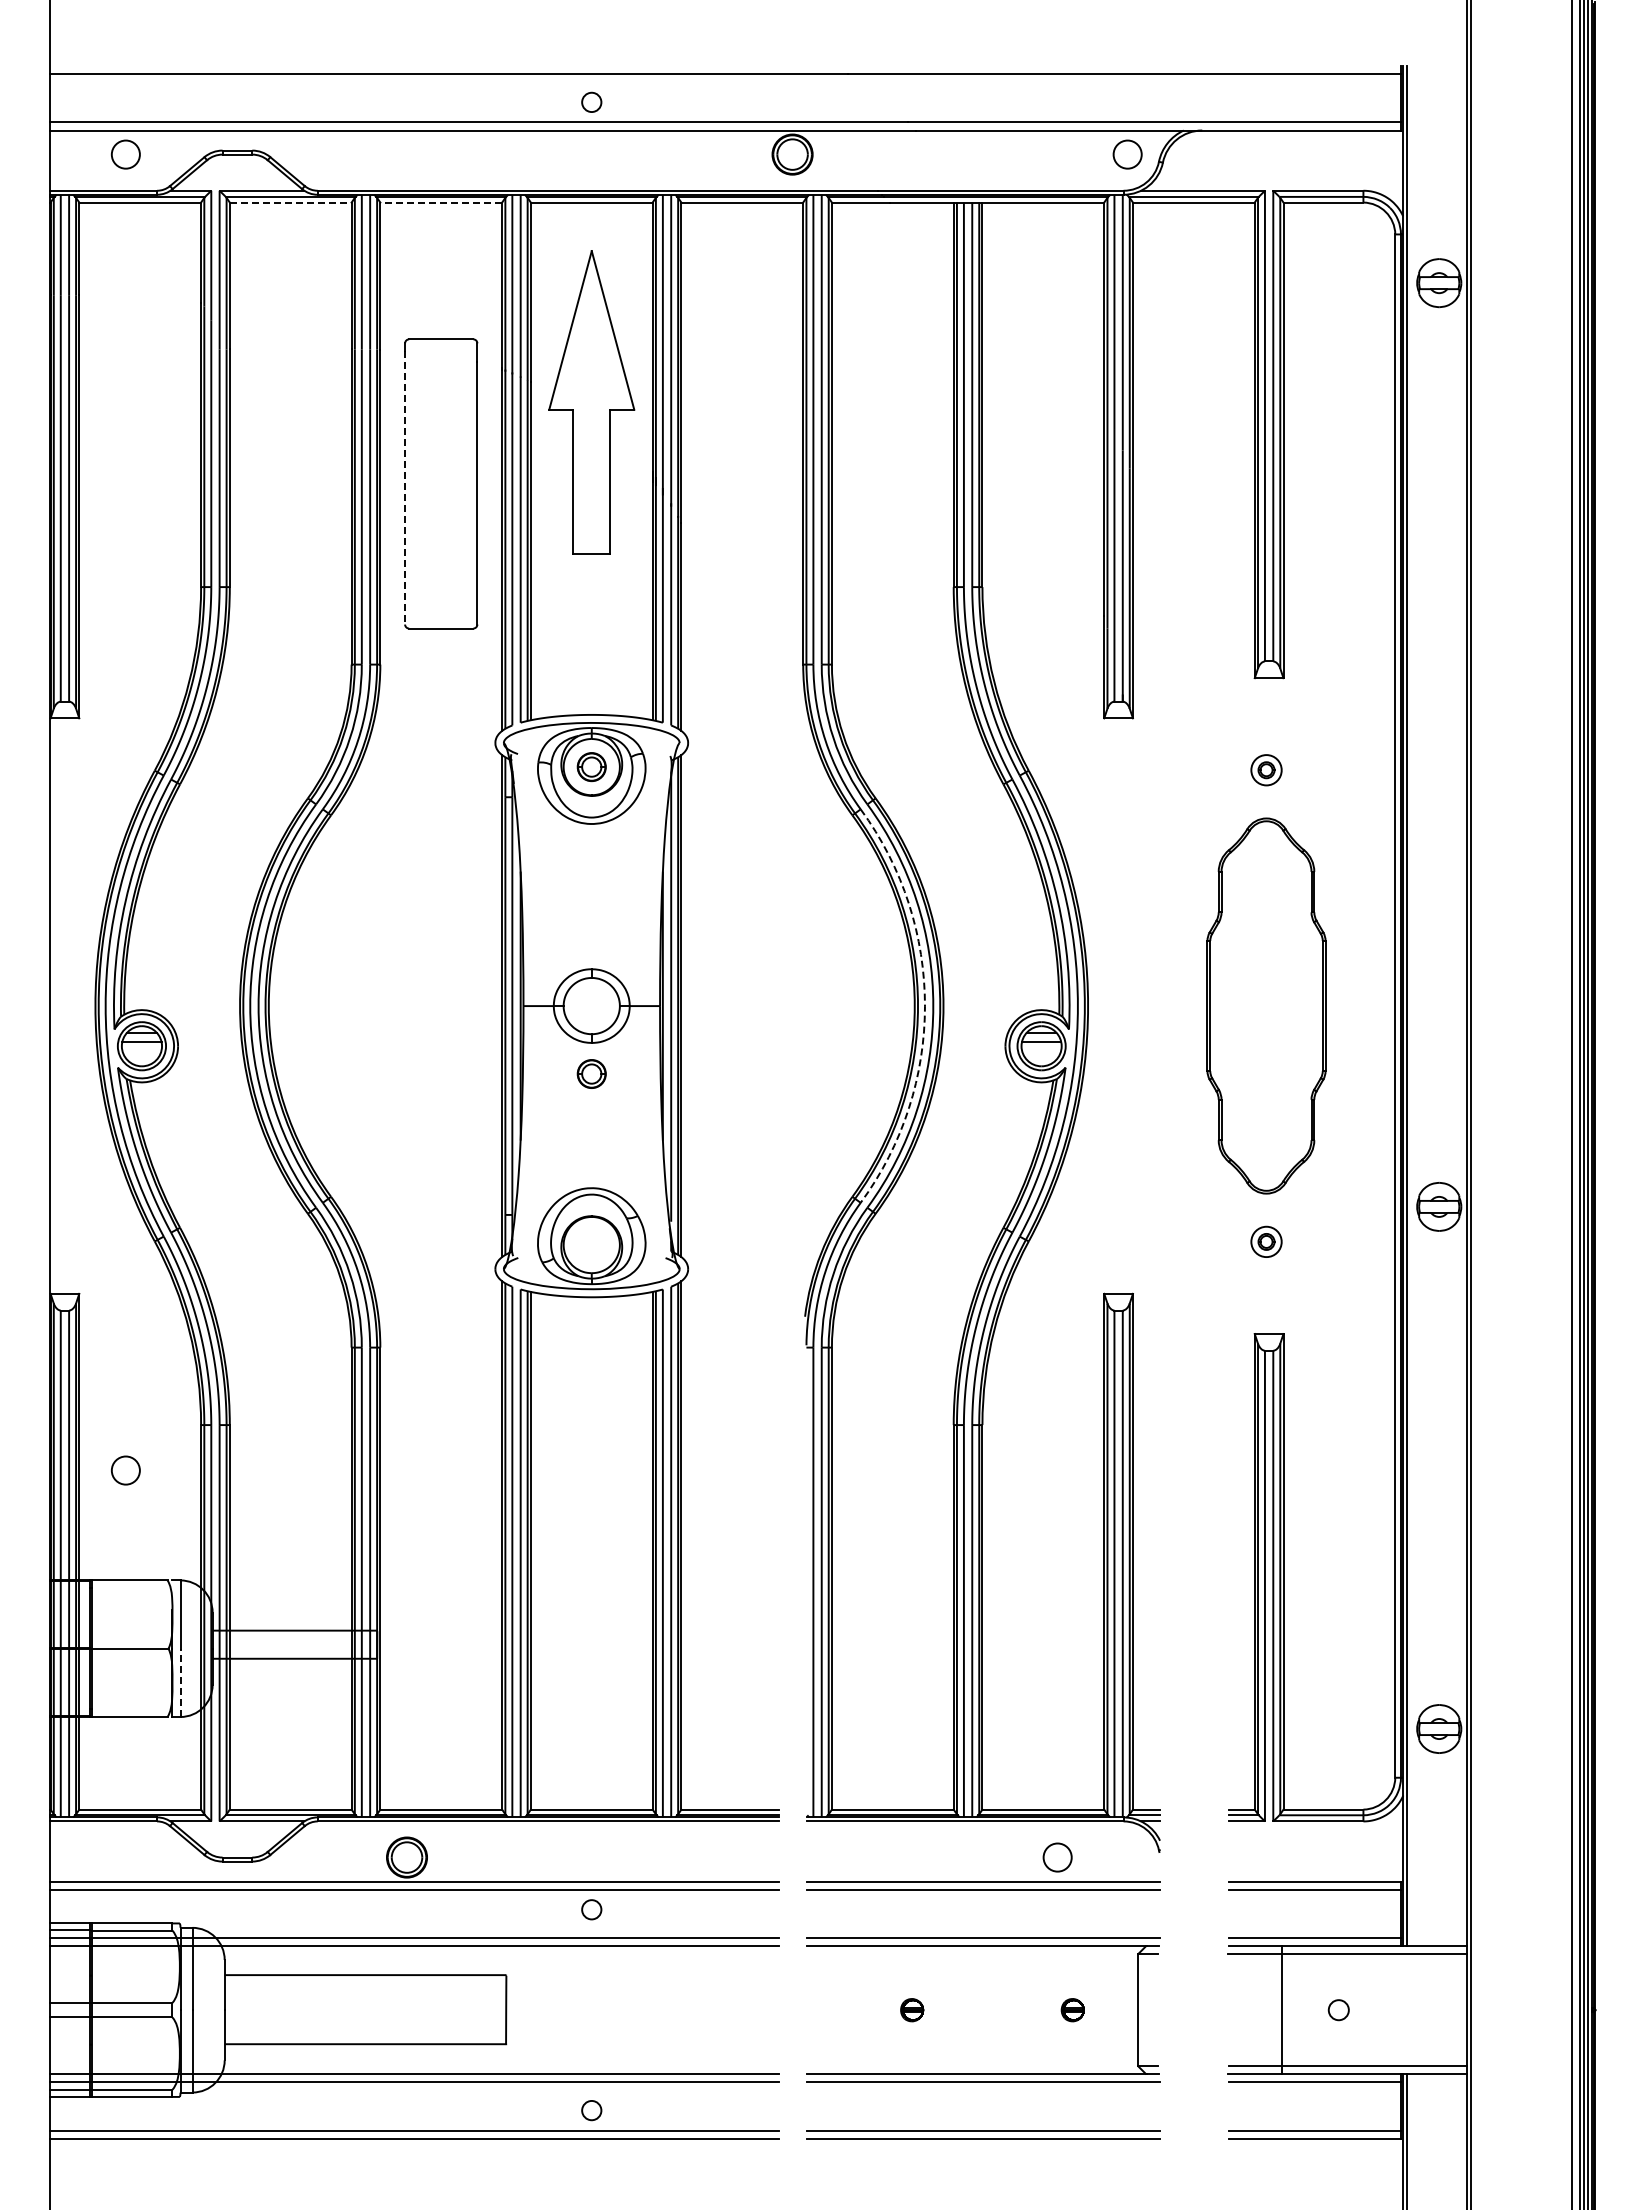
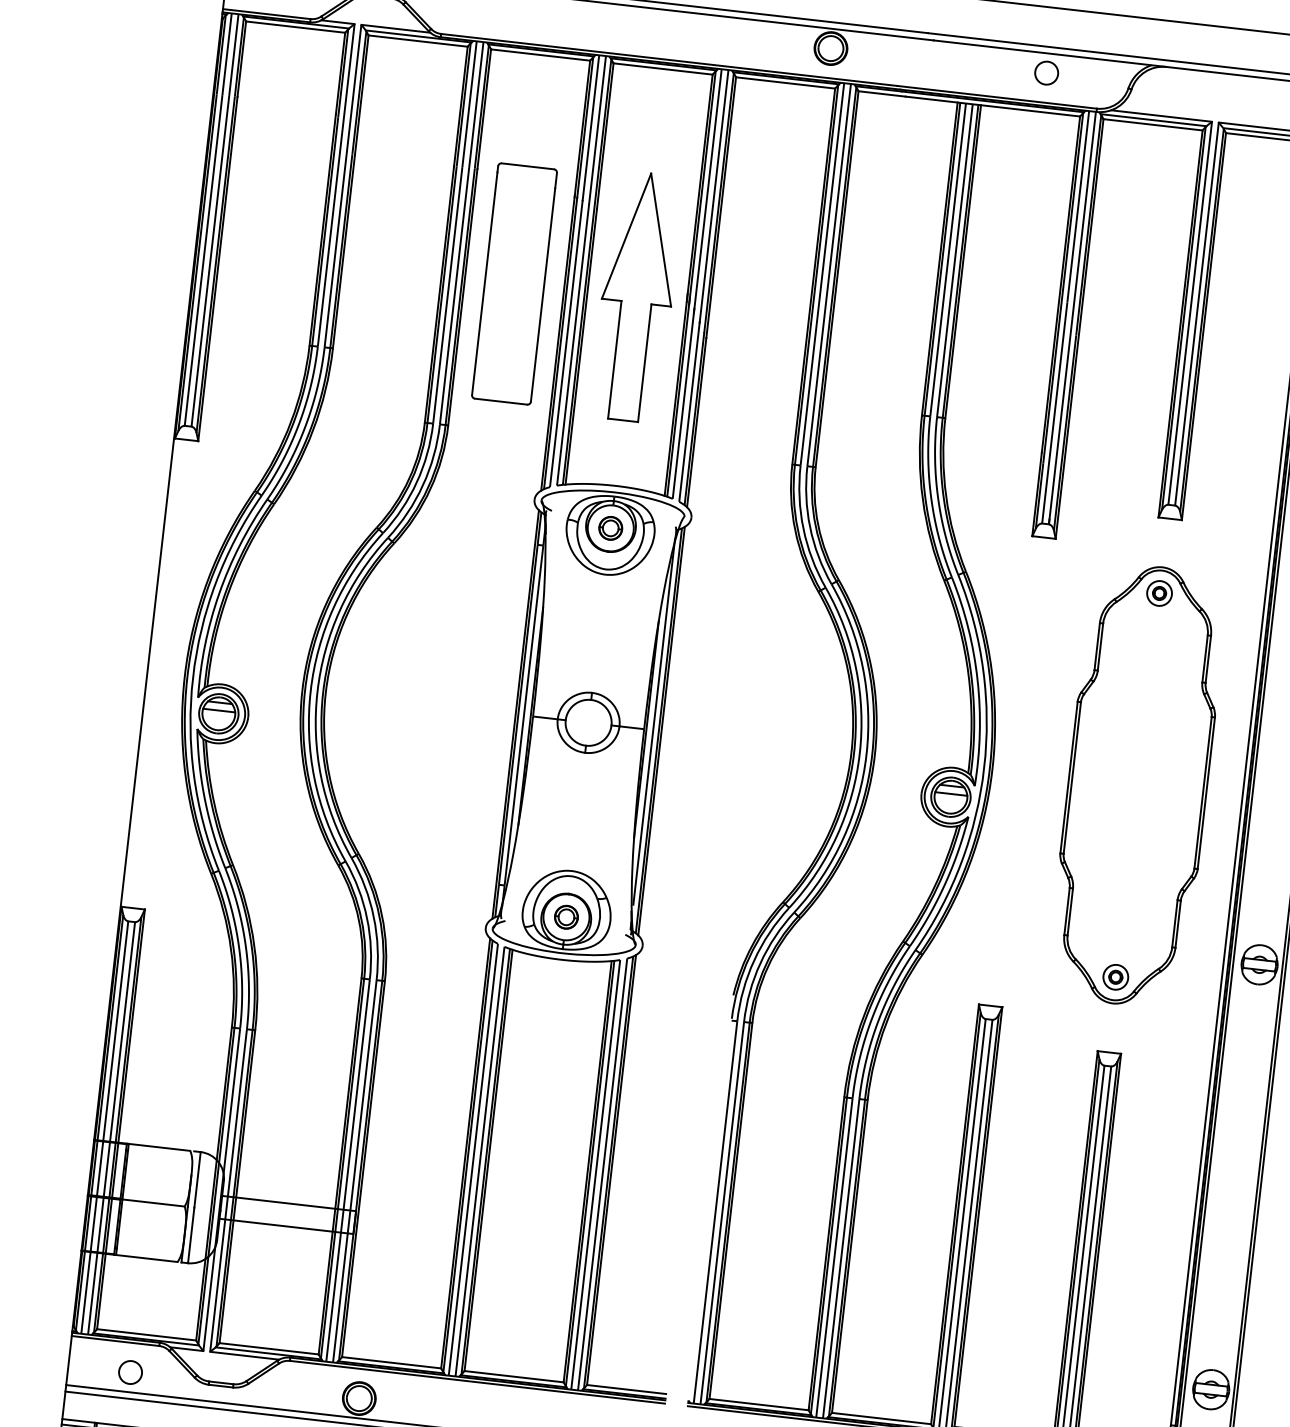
circle: (1127, 154) -> (1046, 73), moved
line: (290, 202) -> (417, 41), dashed -> solid
line: (441, 202) -> (540, 55), dashed -> solid
part: (591, 402) -> (636, 296), moved
line: (405, 487) -> (485, 283), dashed -> solid
part: (1266, 1005) -> (1137, 784), size x1.43
arc: (924, 1006) -> (859, 754), dashed -> solid
part: (591, 1073) -> (566, 916), moved
circle: (125, 1470) -> (130, 1372), moved
line: (180, 1682) -> (191, 1235), dashed -> solid

